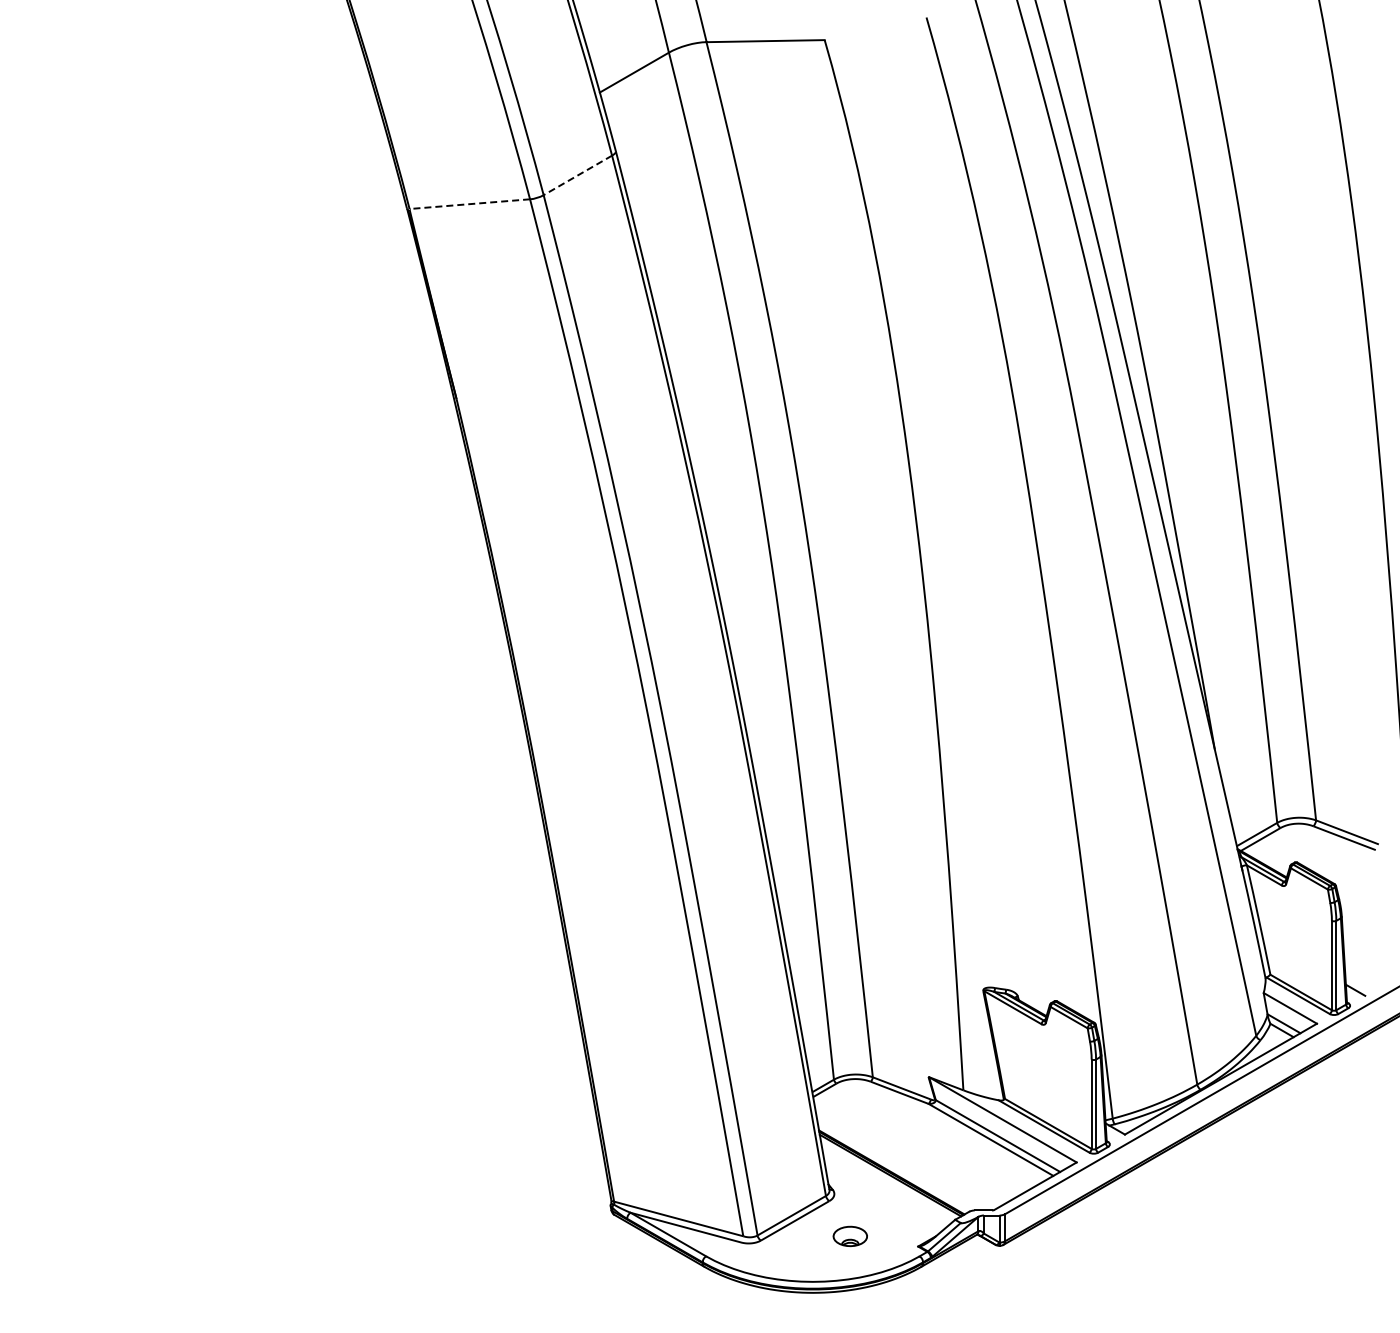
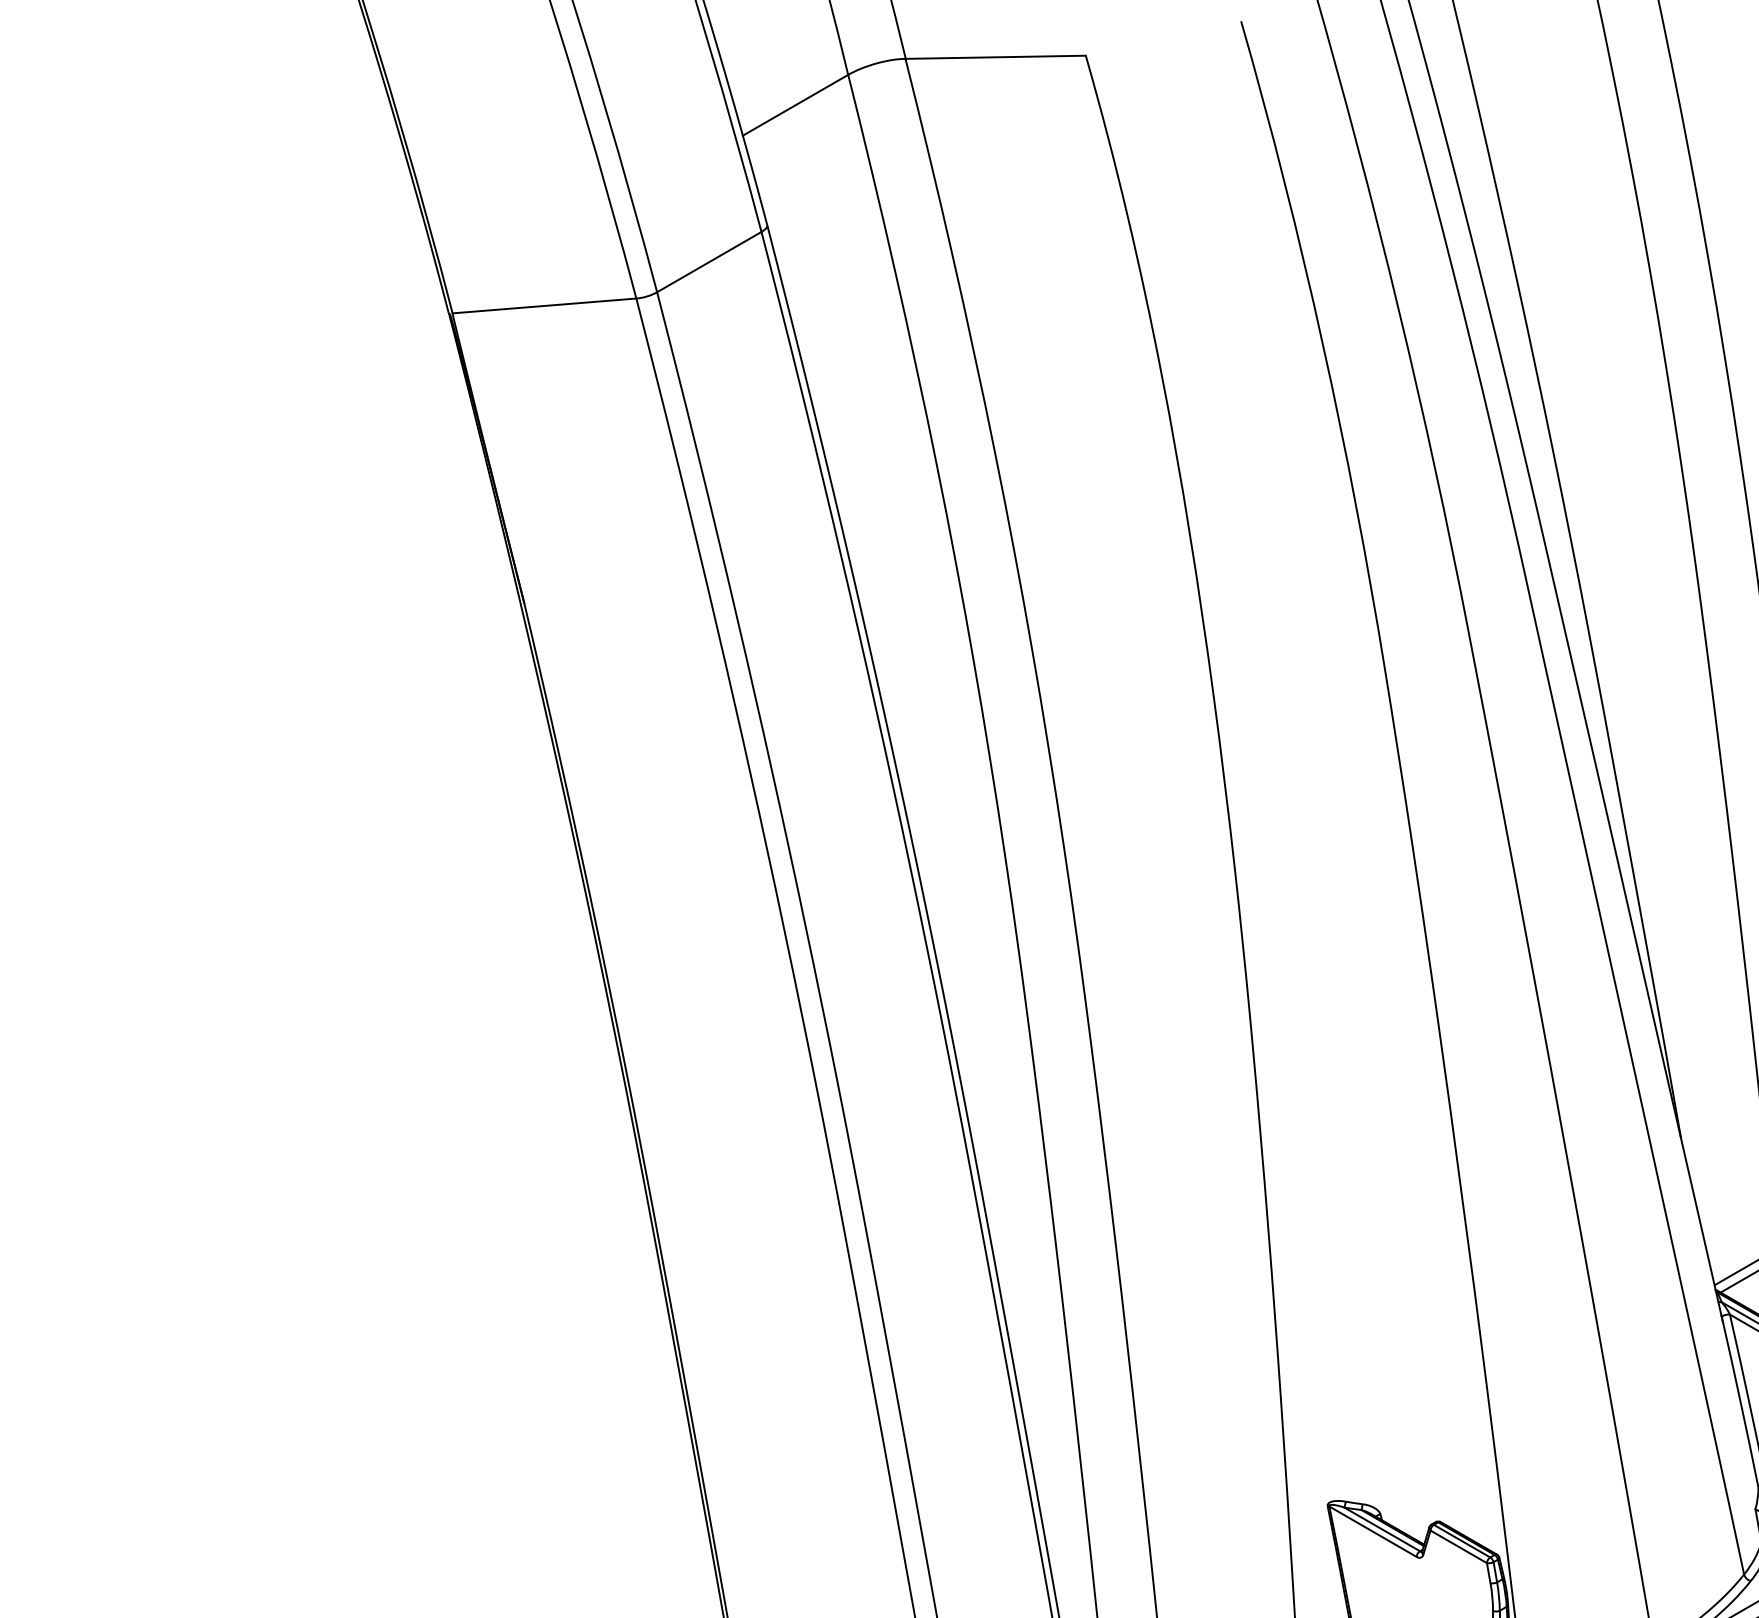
line: (577, 175) -> (708, 262), dashed -> solid
line: (469, 204) -> (543, 306), dashed -> solid

